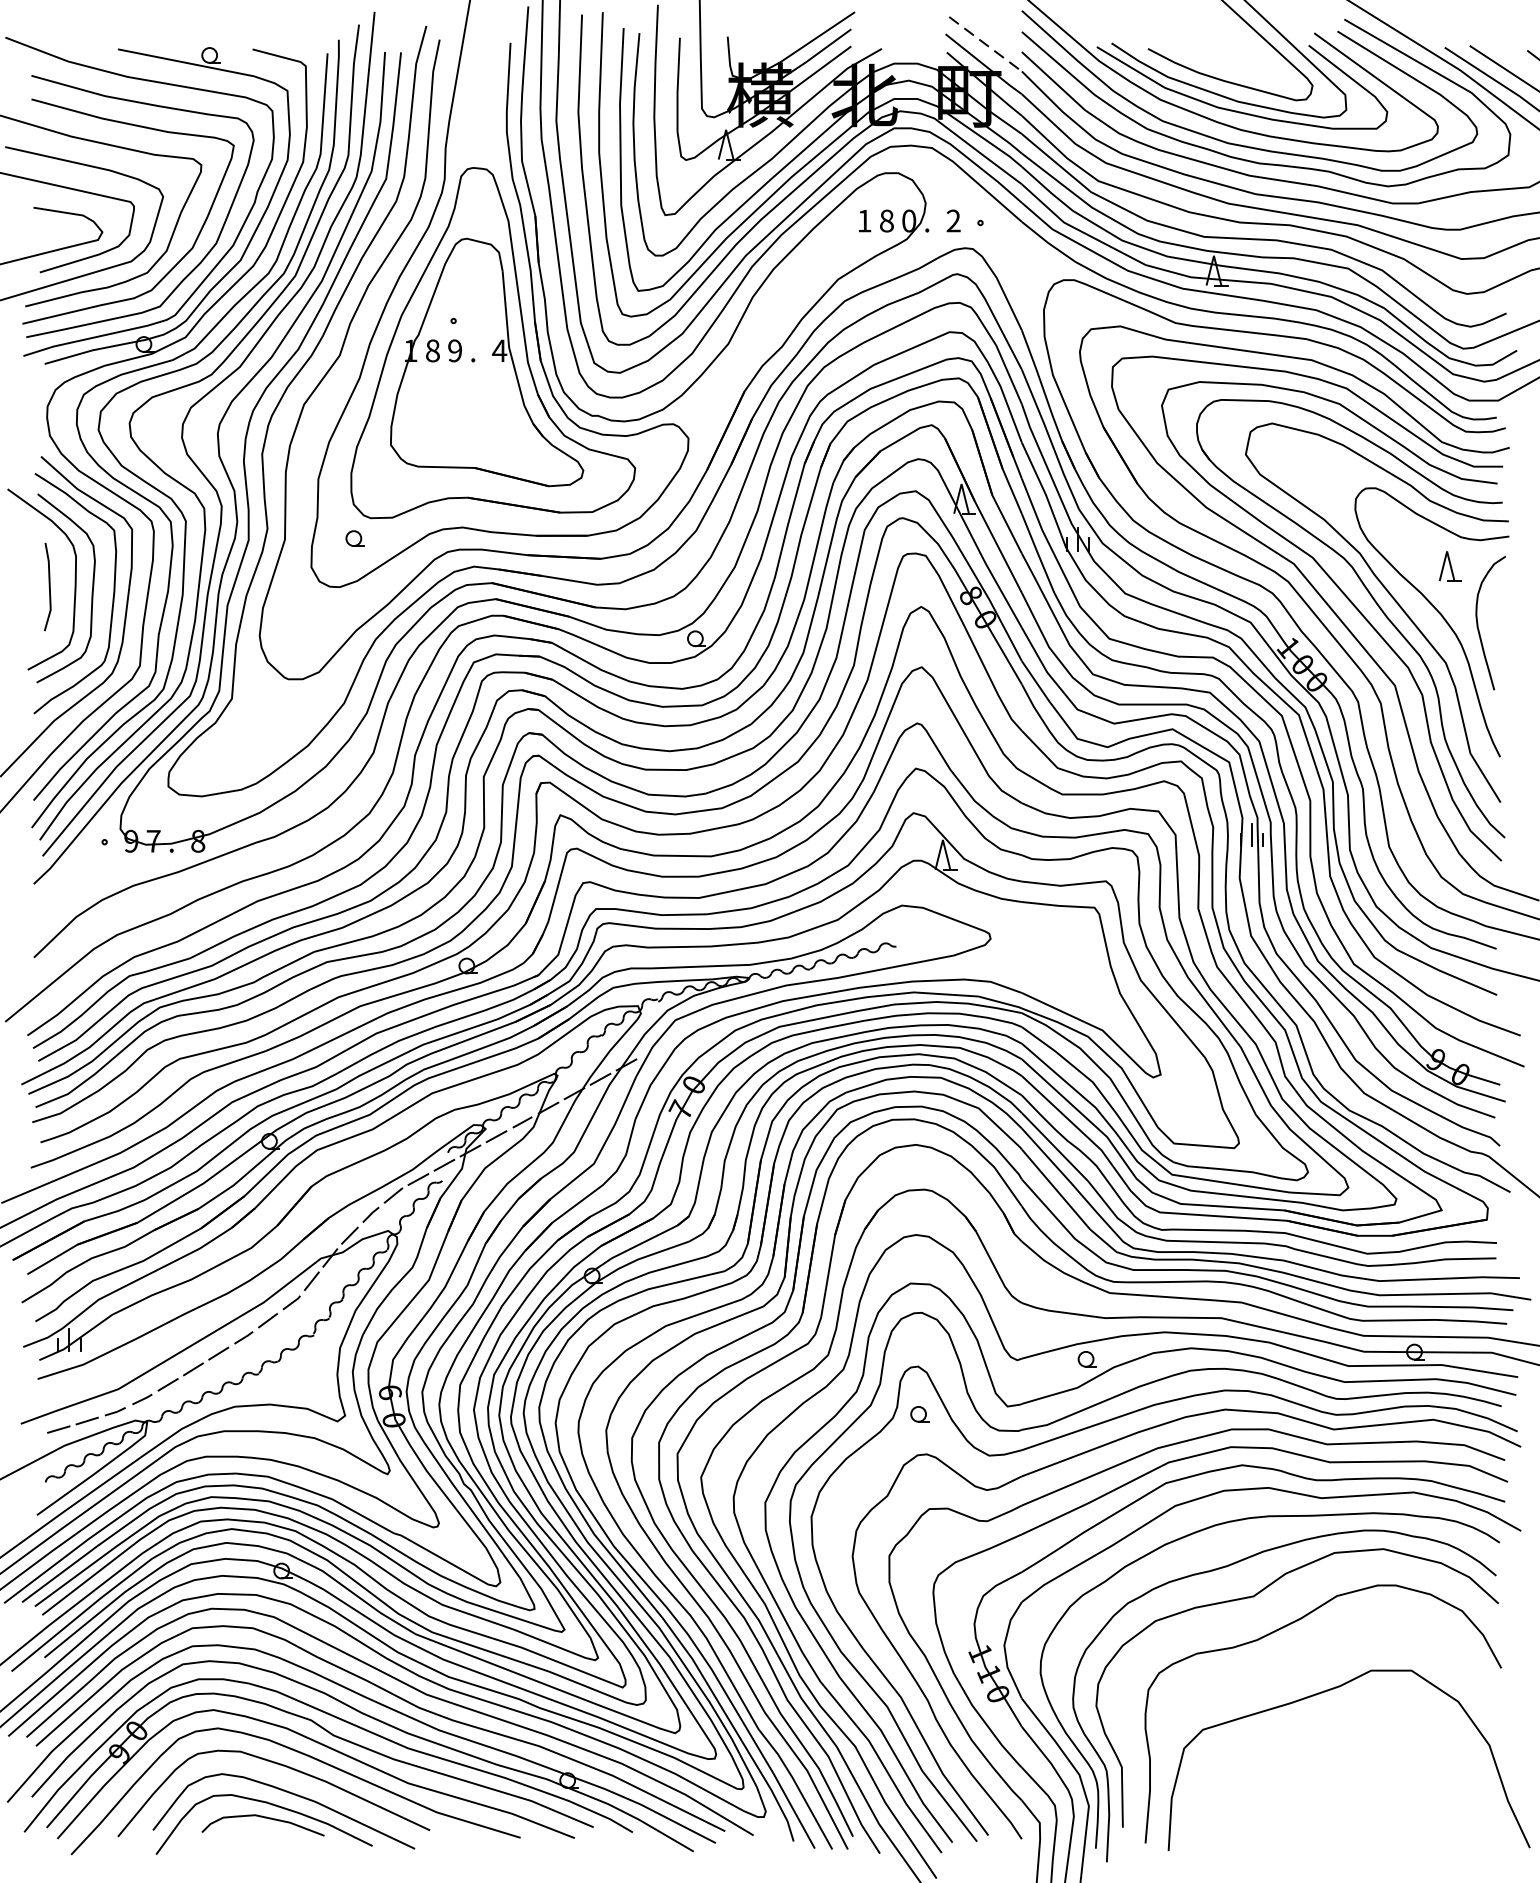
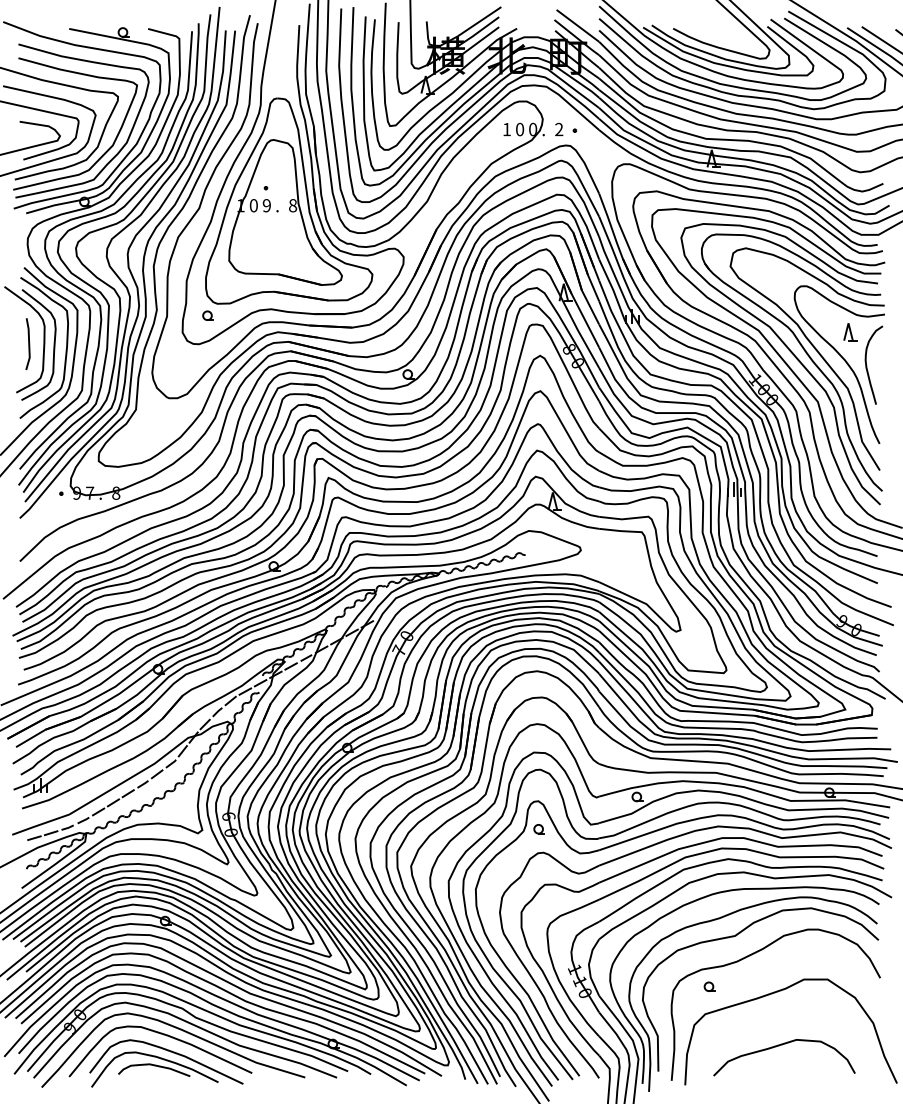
line: (984, 43) -> (577, 25), dashed -> solid
text: (887, 220) -> (520, 129), 8 -> 0
text: (432, 350) -> (253, 205), 8 -> 0
text: (498, 350) -> (292, 205), 4 -> 8
part: (1210, 1682) -> (709, 986), added
curve: (1329, 1784) -> (779, 1046), added

